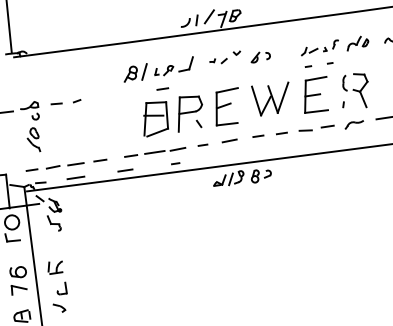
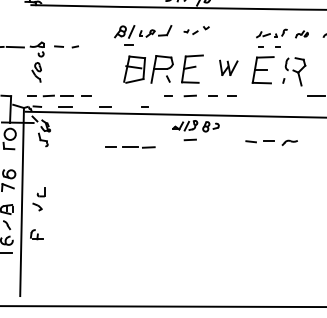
part: (356, 42) -> (301, 33), size x0.7
part: (259, 56) -> (223, 33), removed
line: (162, 87) -> (128, 44), moved
part: (272, 98) -> (228, 67), size x0.6
part: (331, 127) -> (271, 142), moved
line: (155, 152) -> (130, 147), moved
line: (236, 195) -> (189, 139), added
part: (54, 267) -> (38, 174), removed

